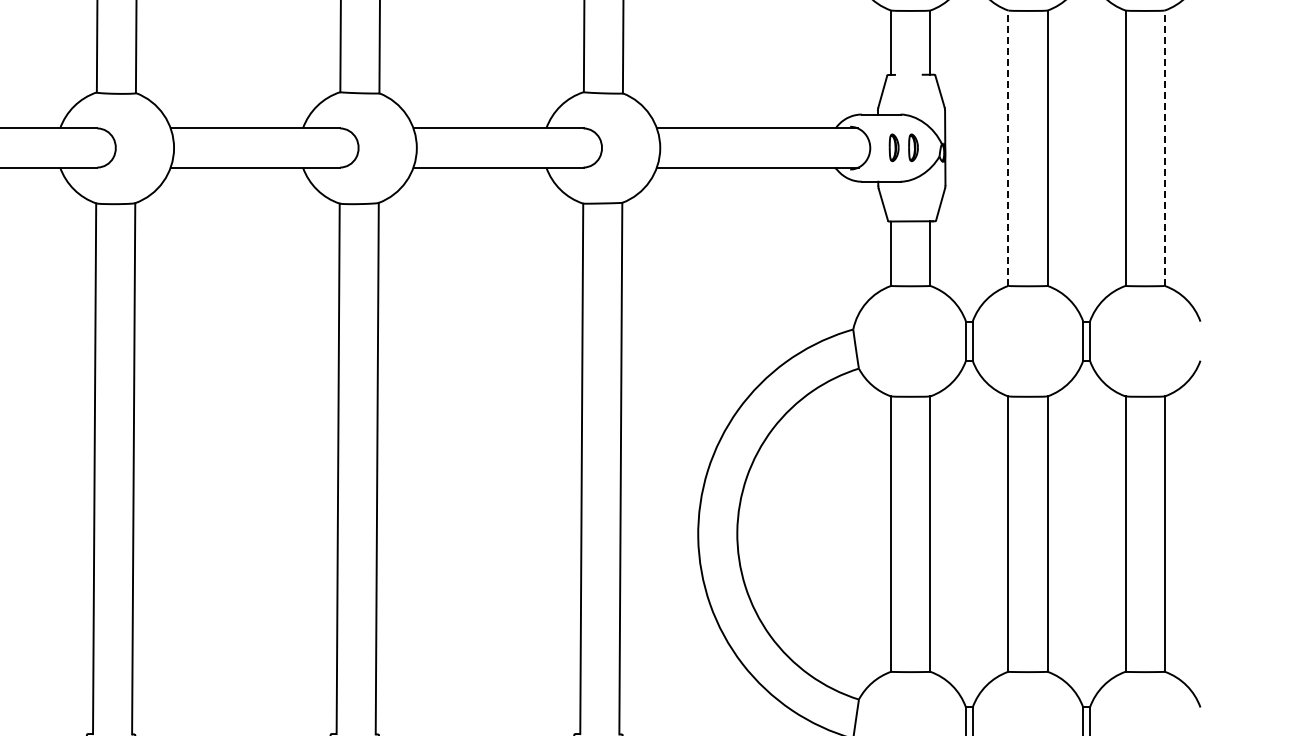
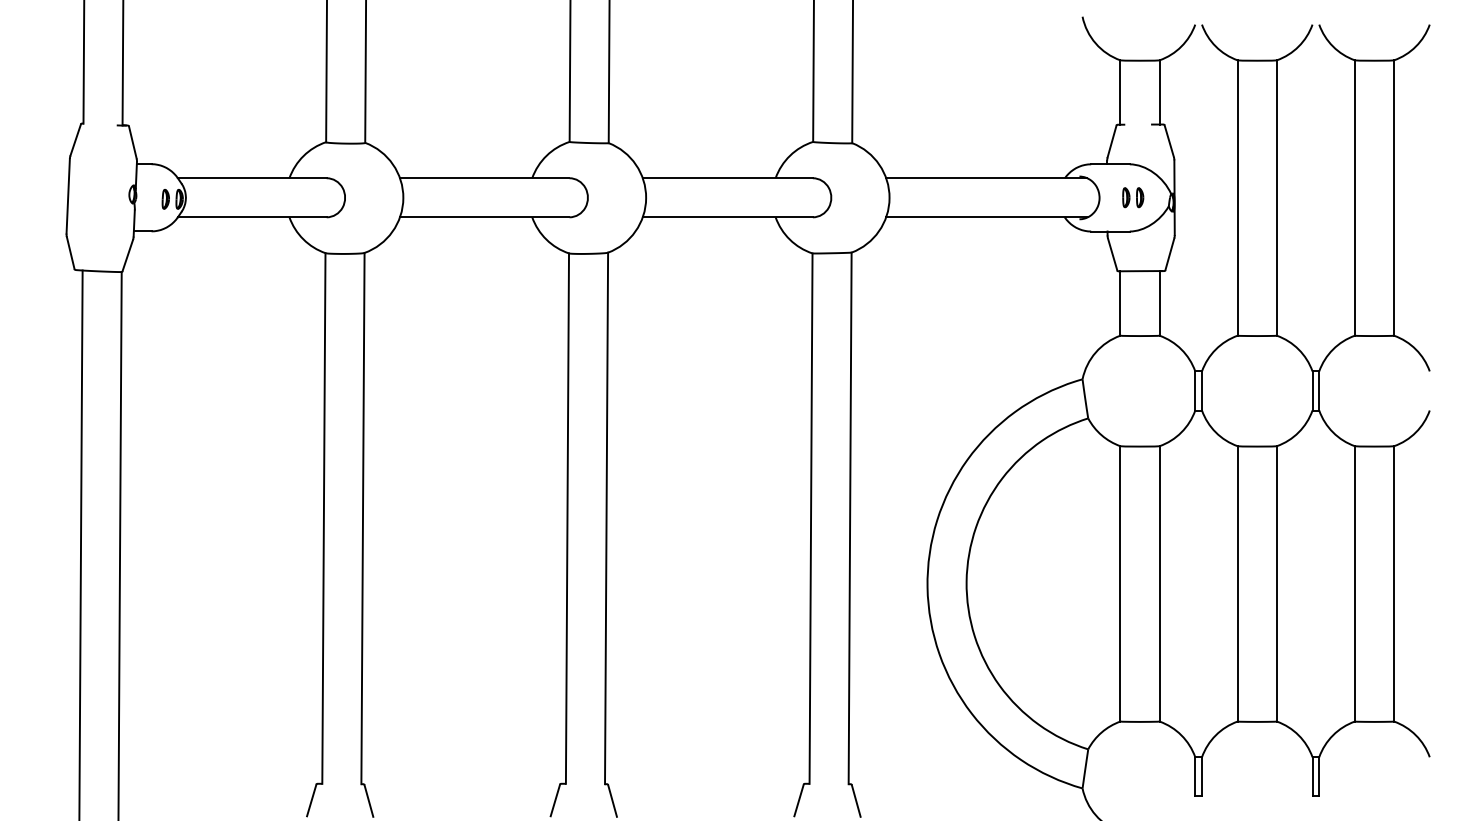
part: (904, 147) -> (1133, 197), size x0.71
line: (1008, 148) -> (1237, 198), dashed -> solid
line: (1165, 148) -> (1394, 198), dashed -> solid

